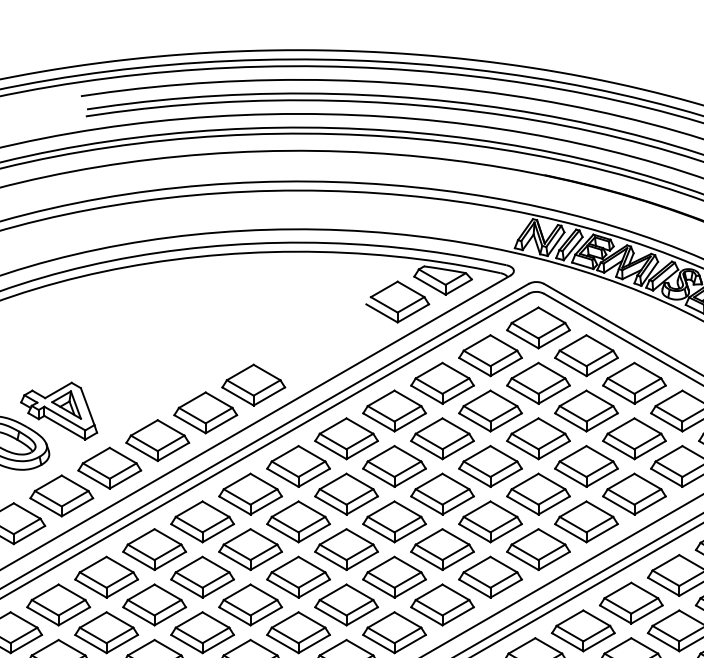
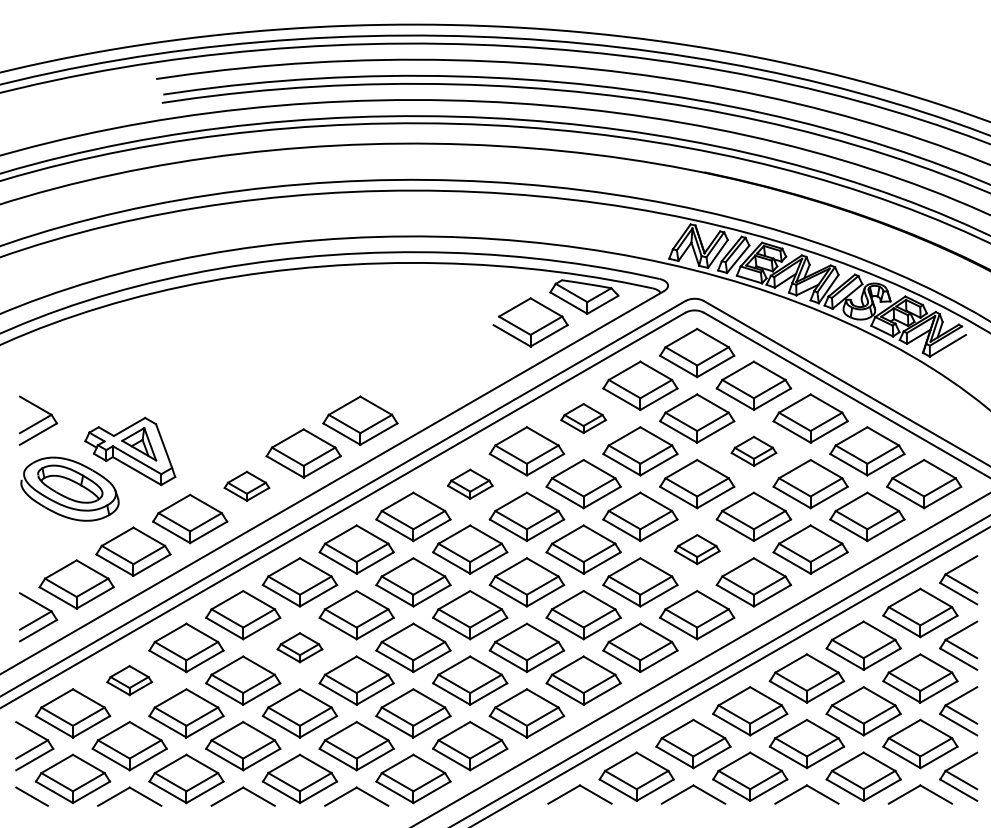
part: (442, 383) -> (583, 418), size x0.6
part: (586, 411) -> (753, 451), size x0.6
part: (346, 439) -> (470, 484), size x0.6
part: (157, 440) -> (246, 486), size x0.6
part: (538, 494) -> (697, 549), size x0.6
part: (202, 576) -> (299, 647), size x0.6
part: (58, 604) -> (129, 680), size x0.6

